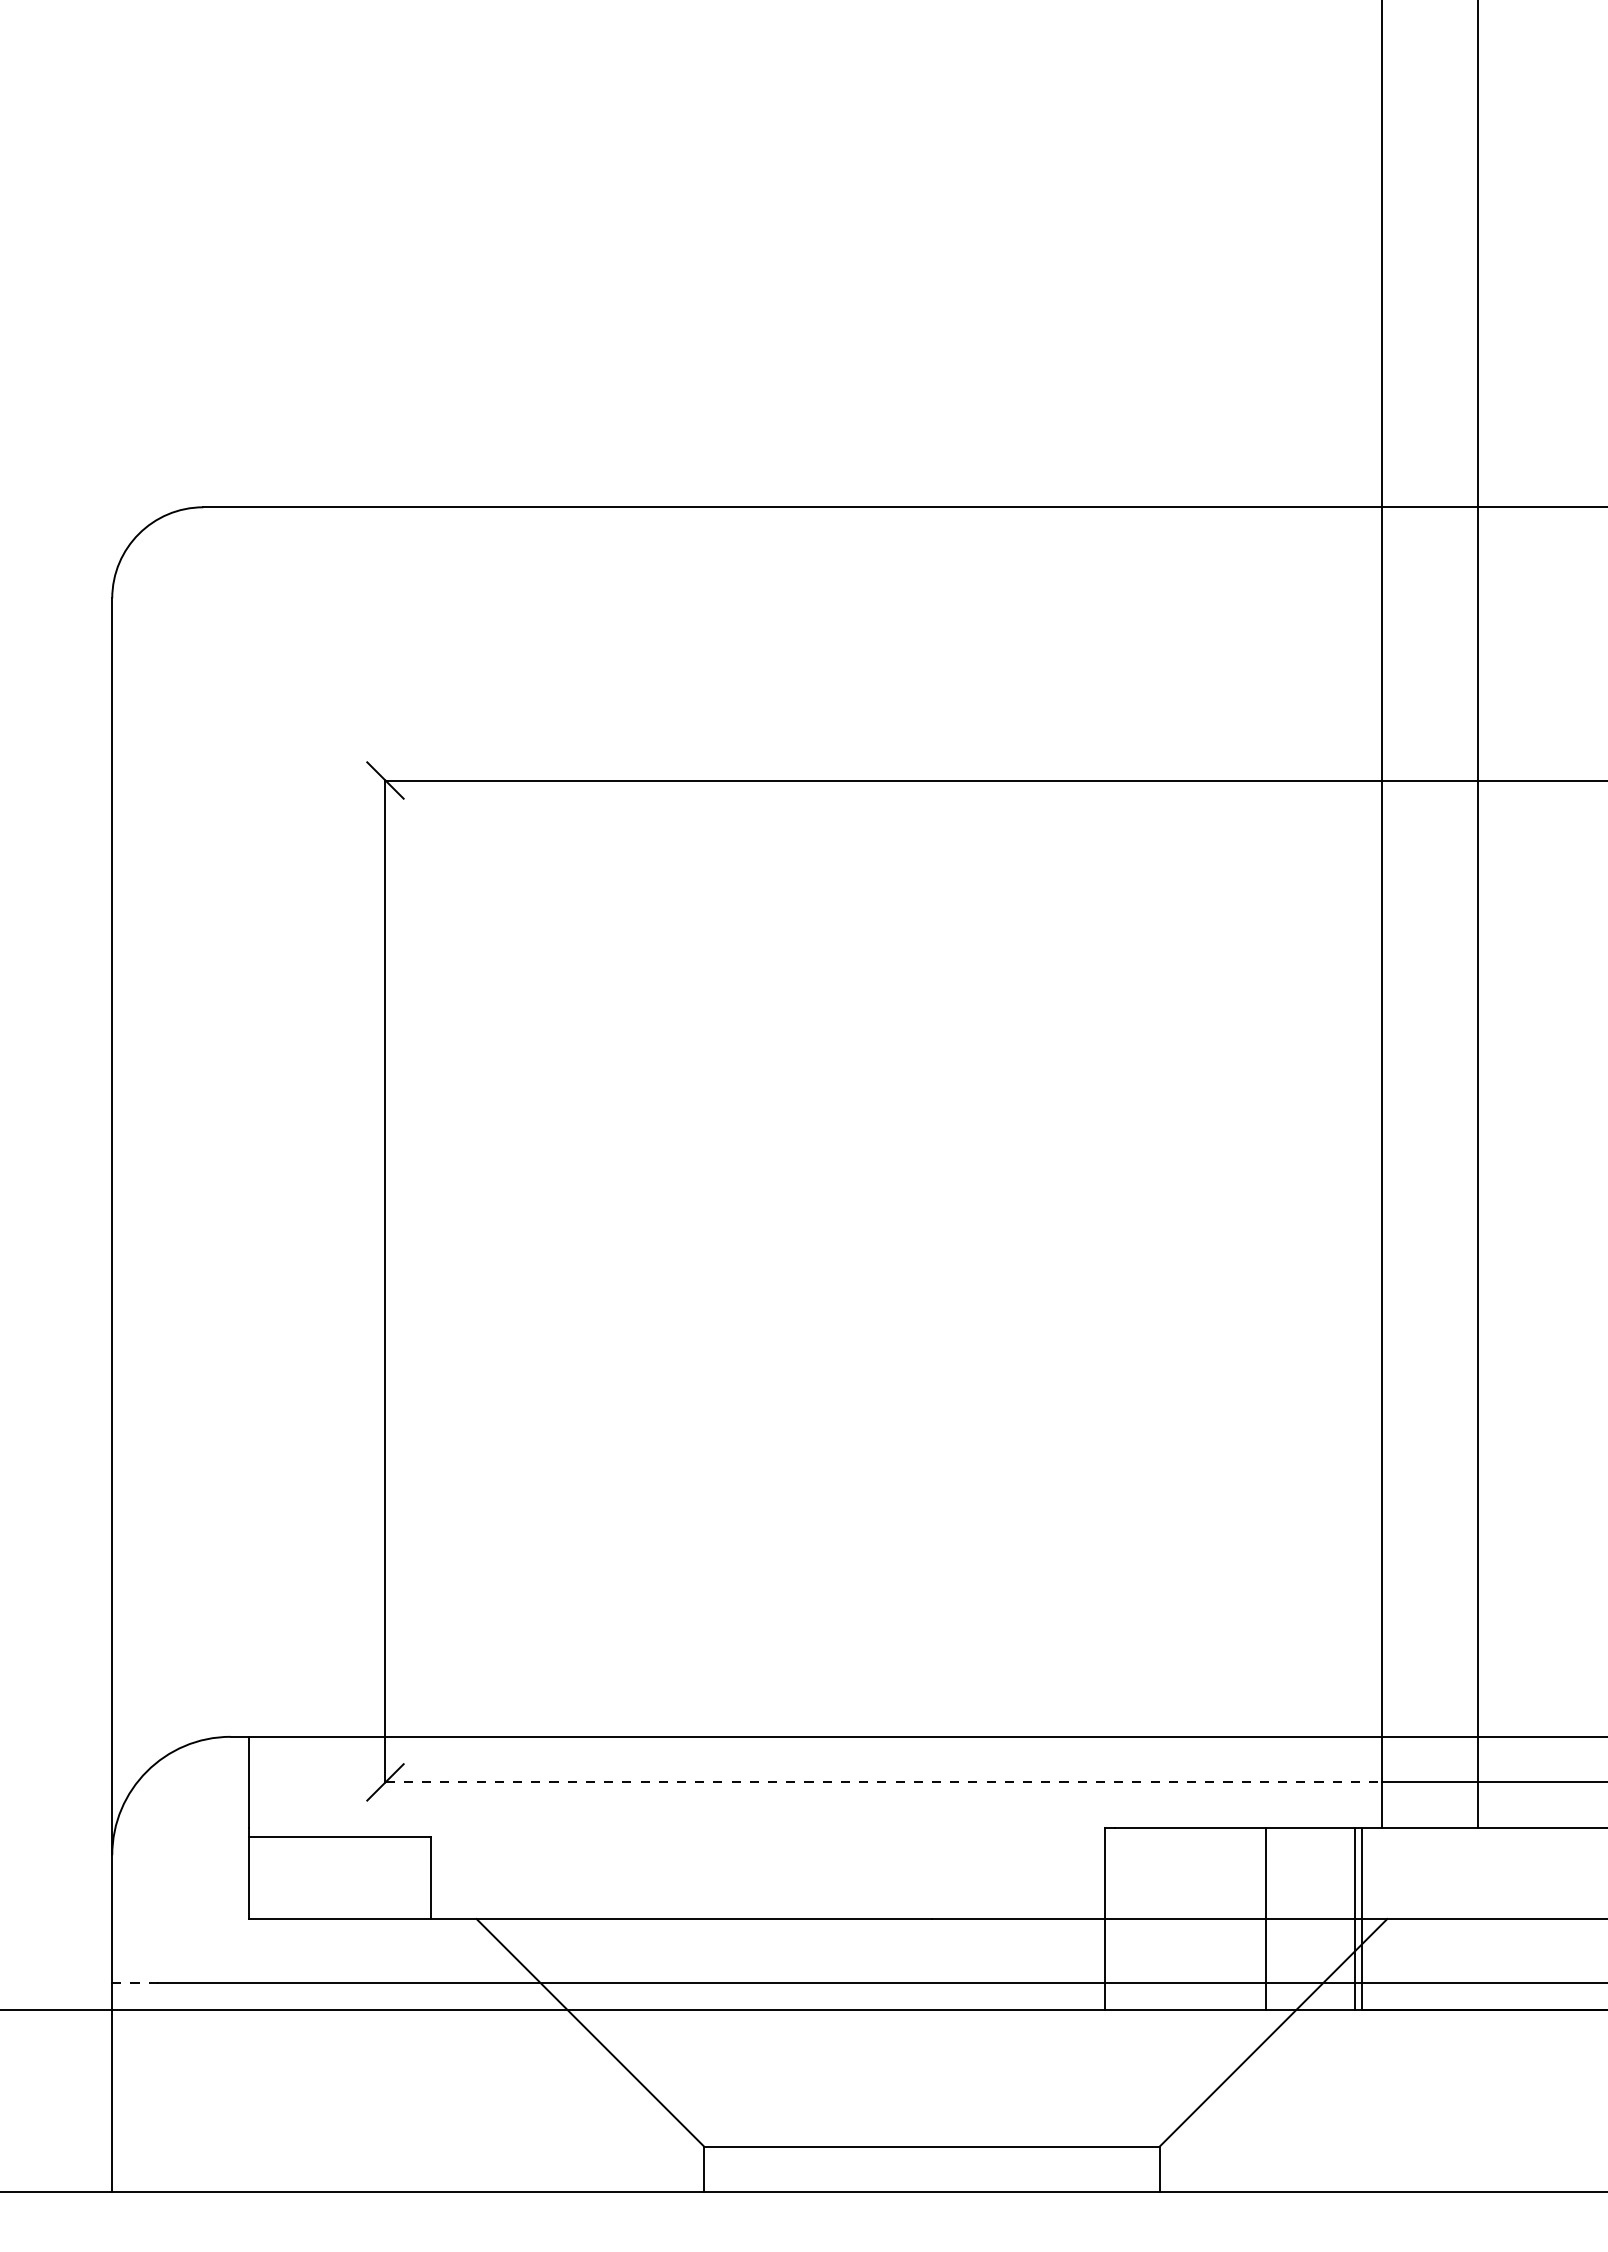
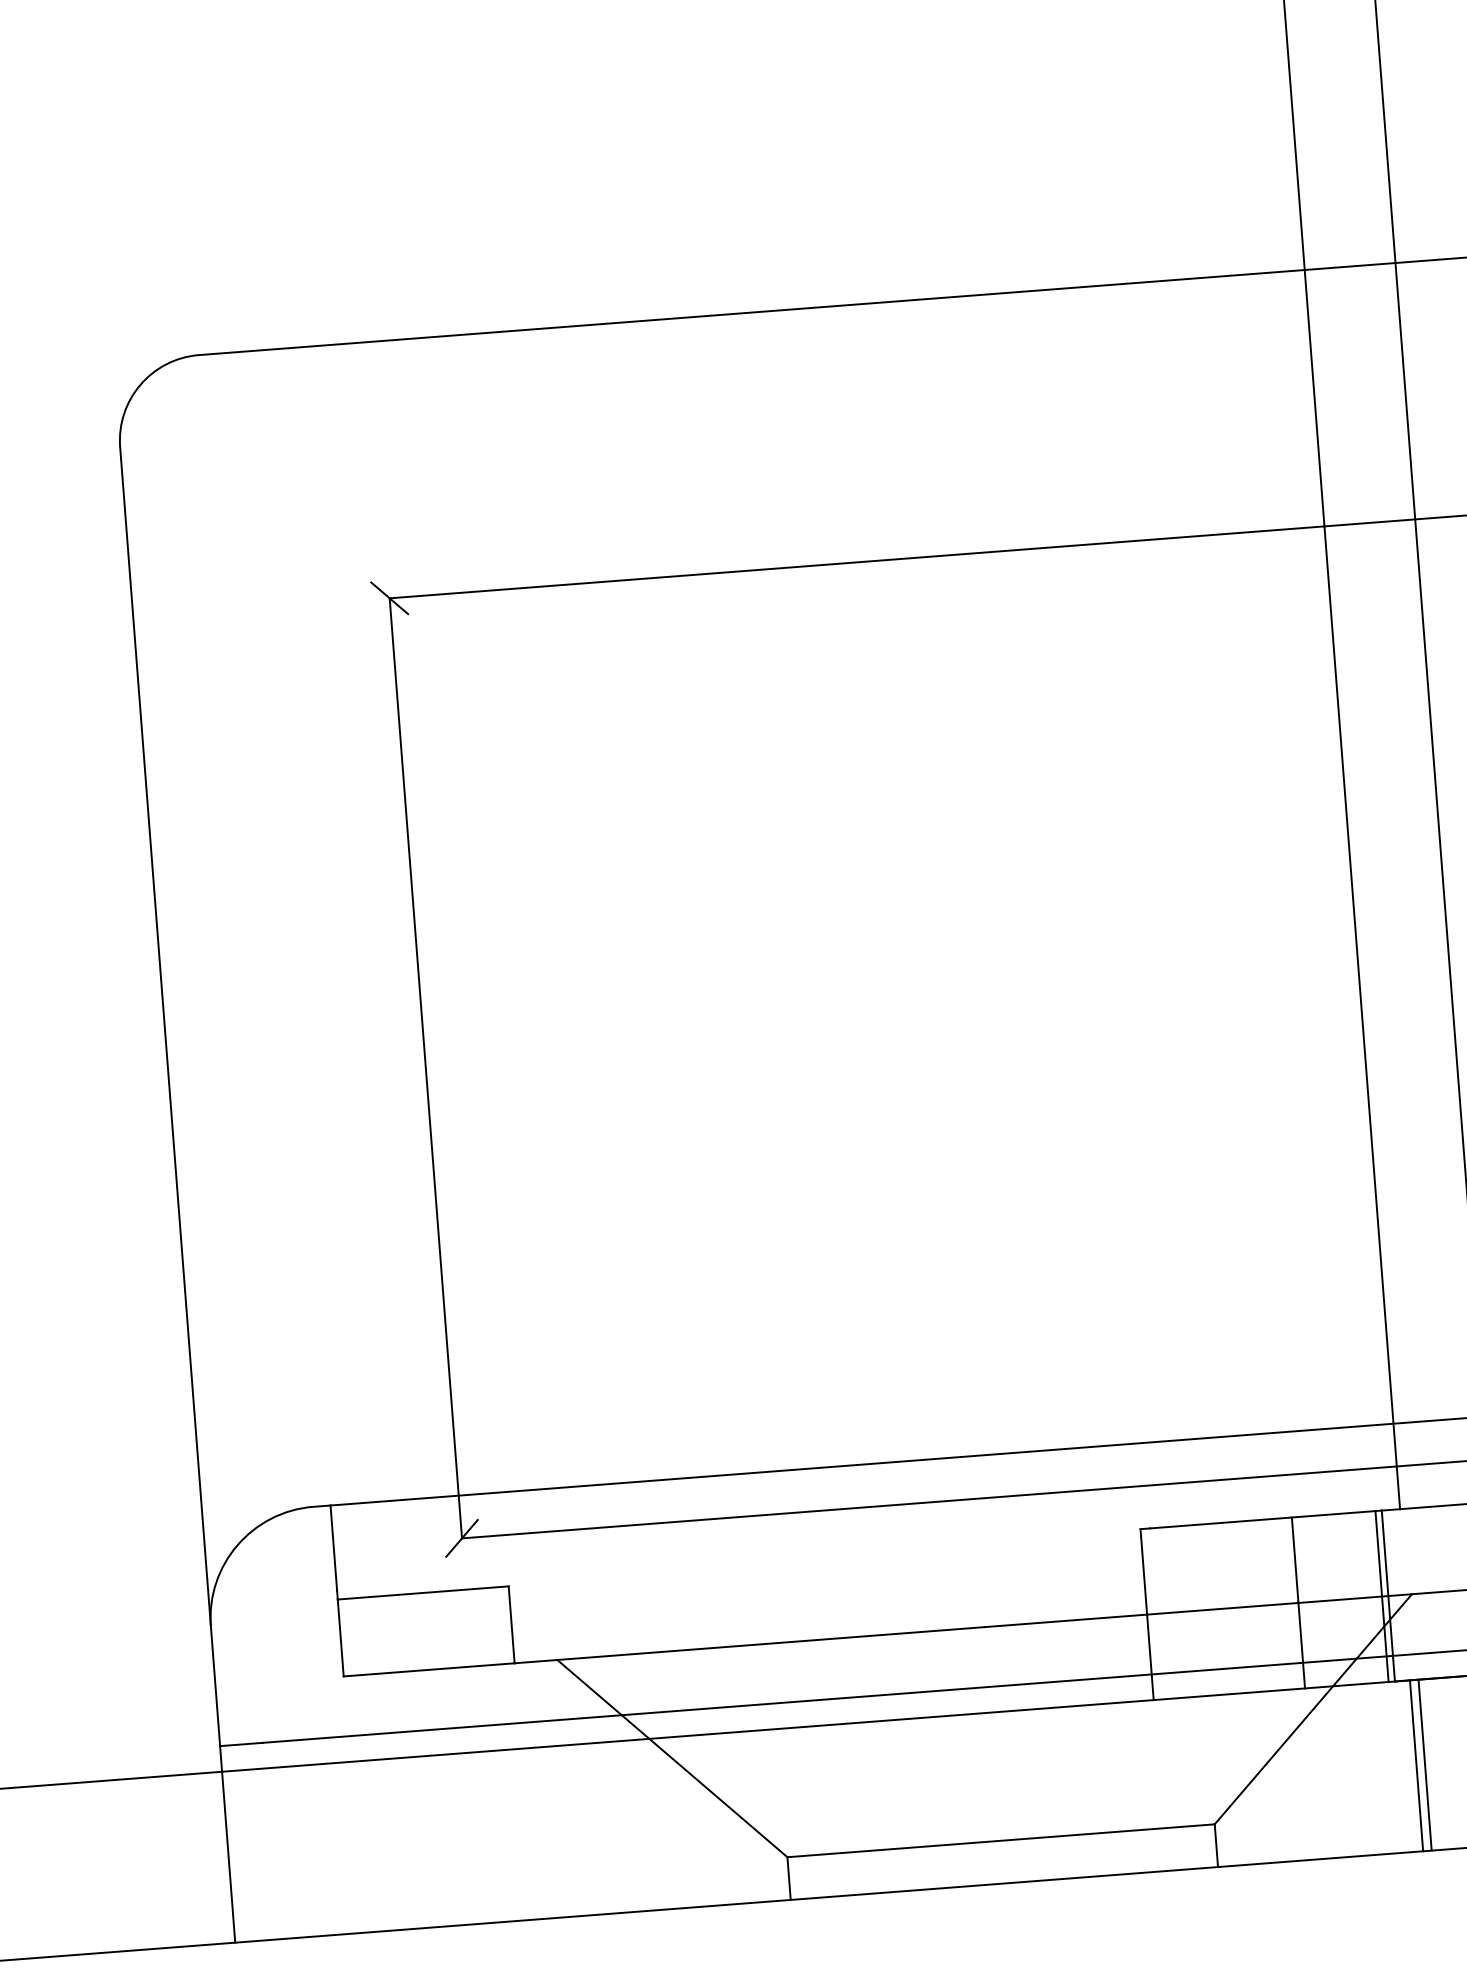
line: (884, 1782) -> (930, 1502), dashed -> solid
line: (135, 1982) -> (241, 1744), dashed -> solid
line: (1378, 2101) -> (1416, 1766), added
line: (1387, 2101) -> (1425, 1765), added

